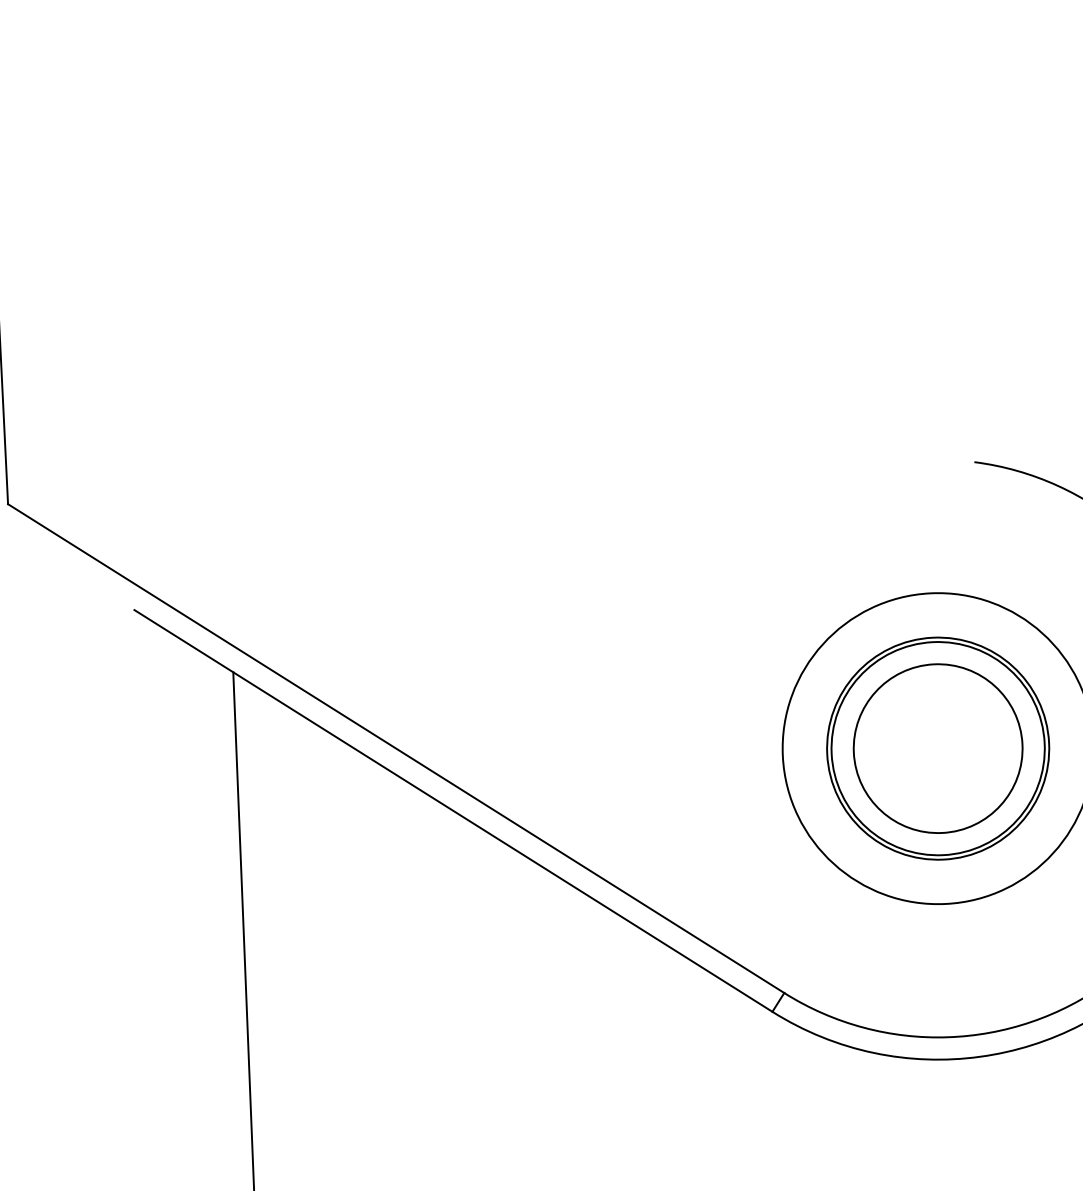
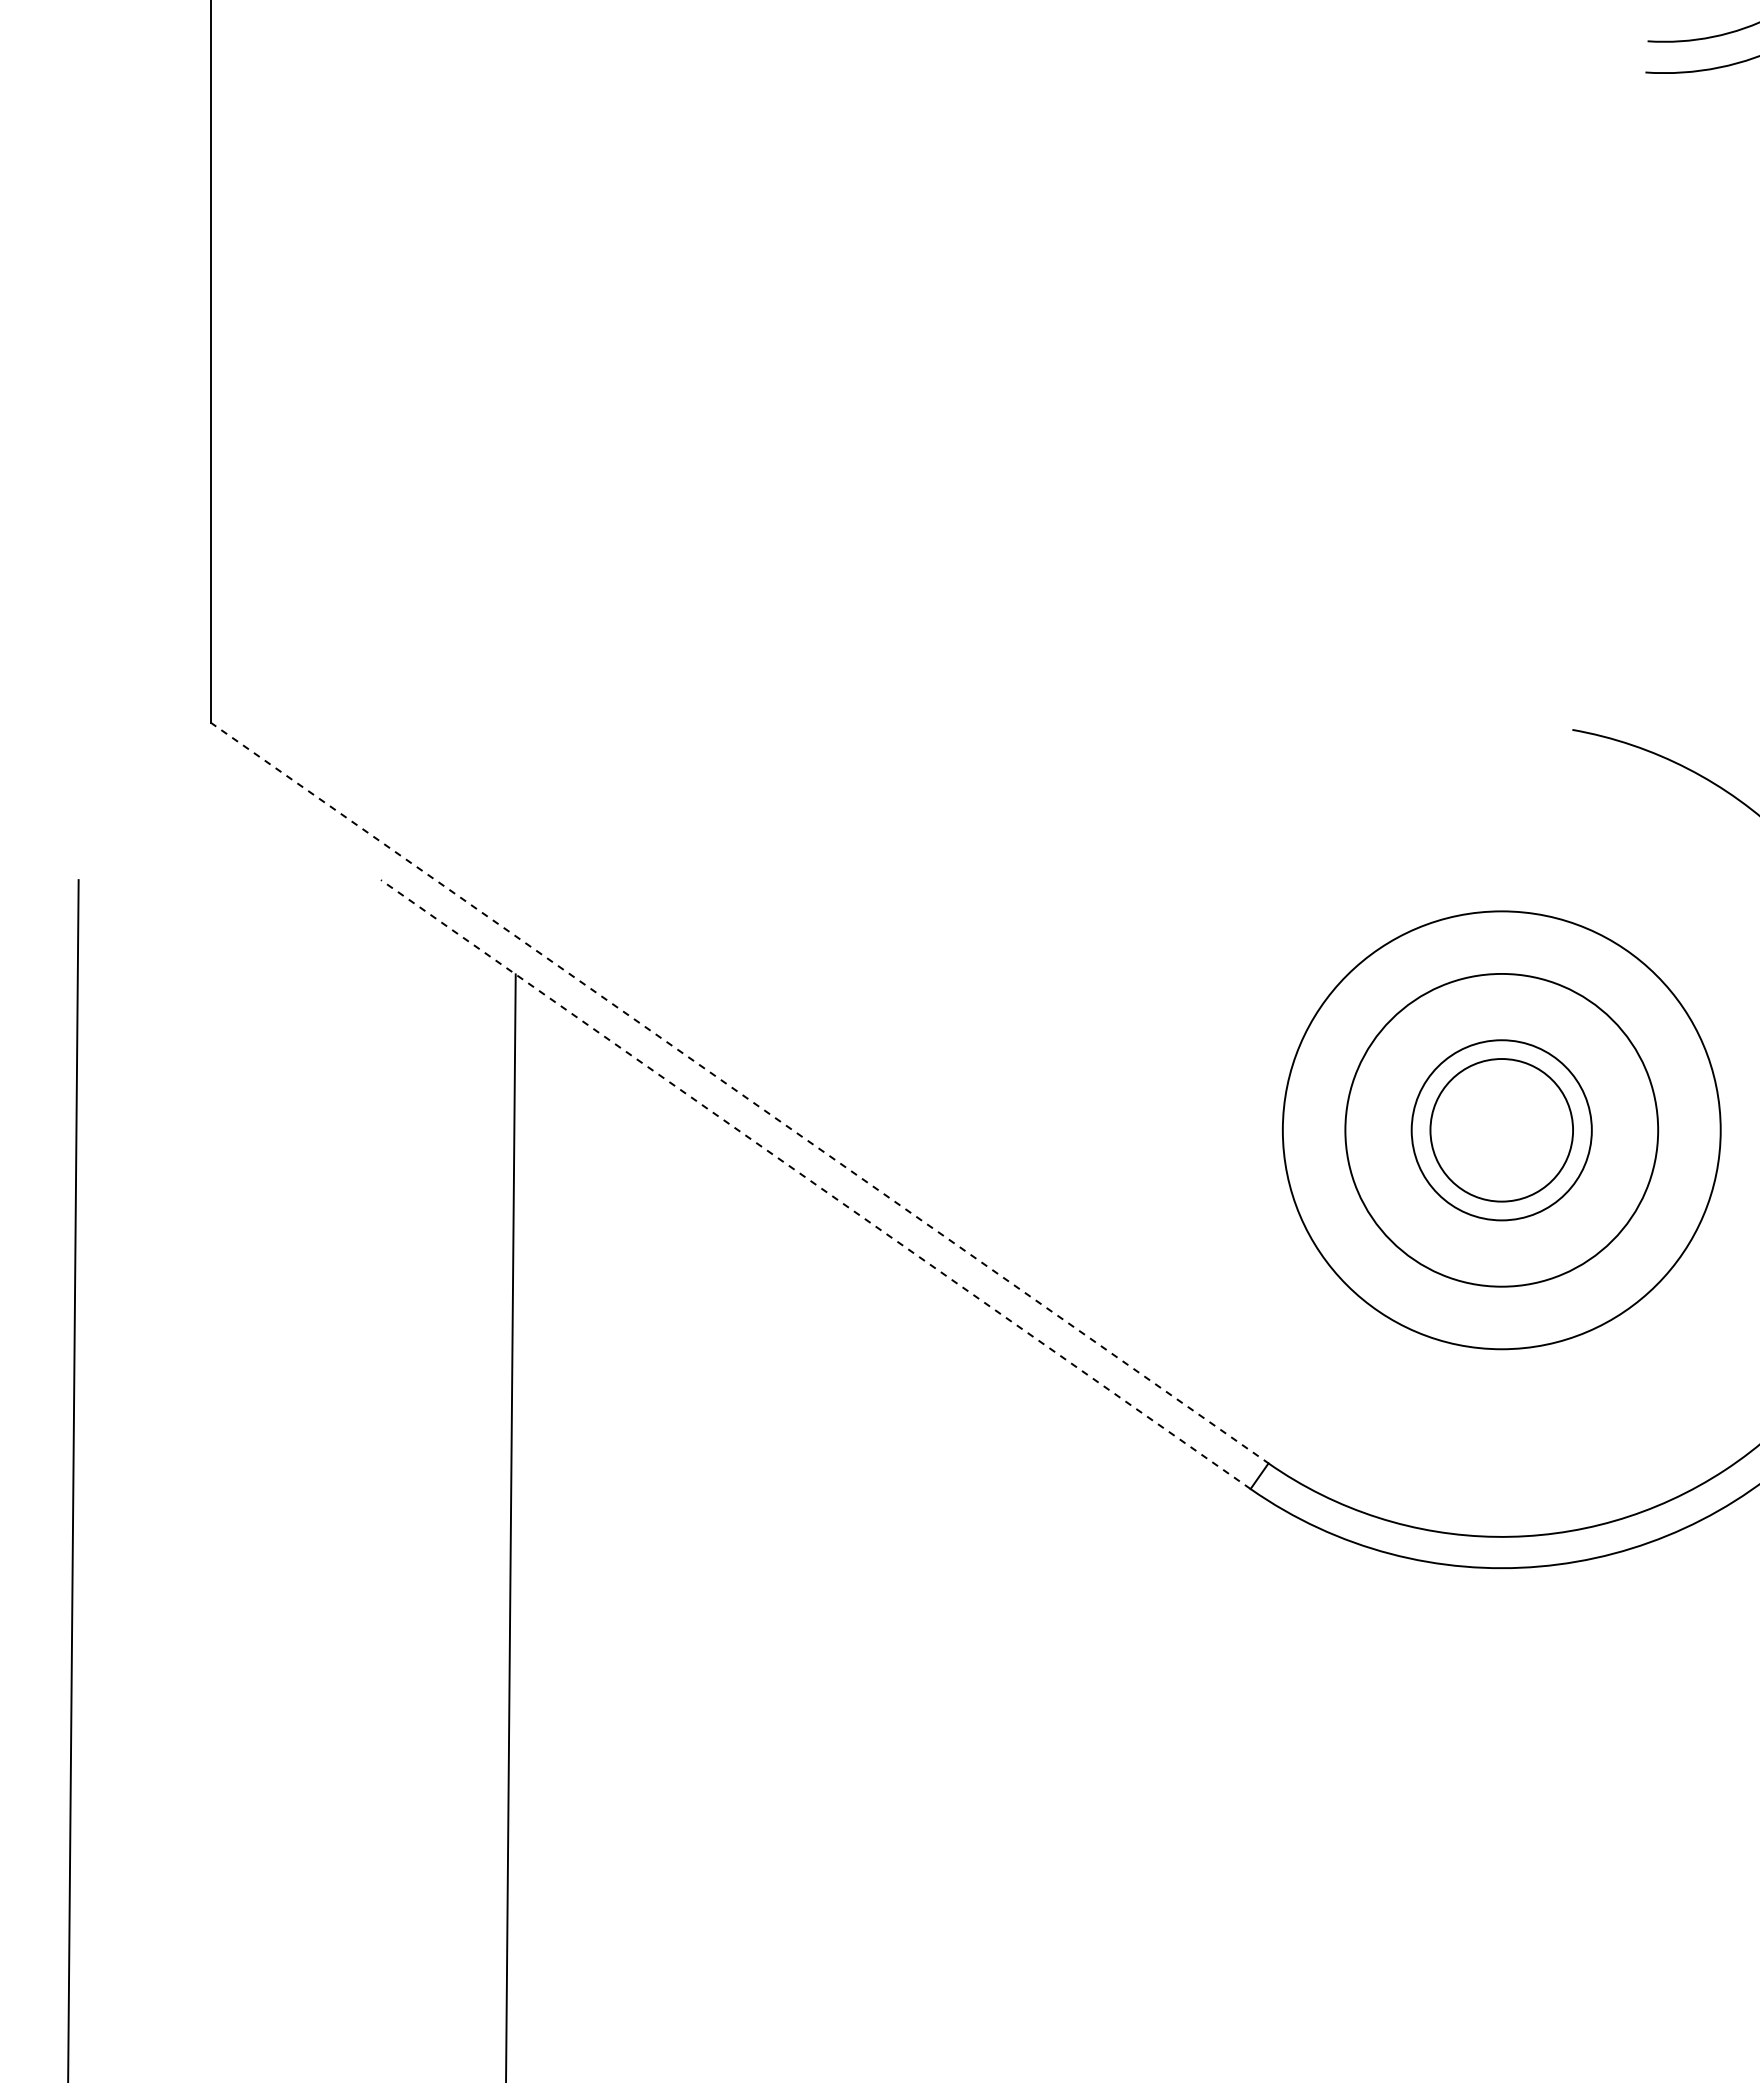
line: (396, 748) -> (739, 1092), solid -> dashed
circle: (937, 748) -> (1501, 1130), size x0.6
circle: (937, 748) -> (1501, 1130), size x0.6
line: (453, 810) -> (815, 1184), solid -> dashed

